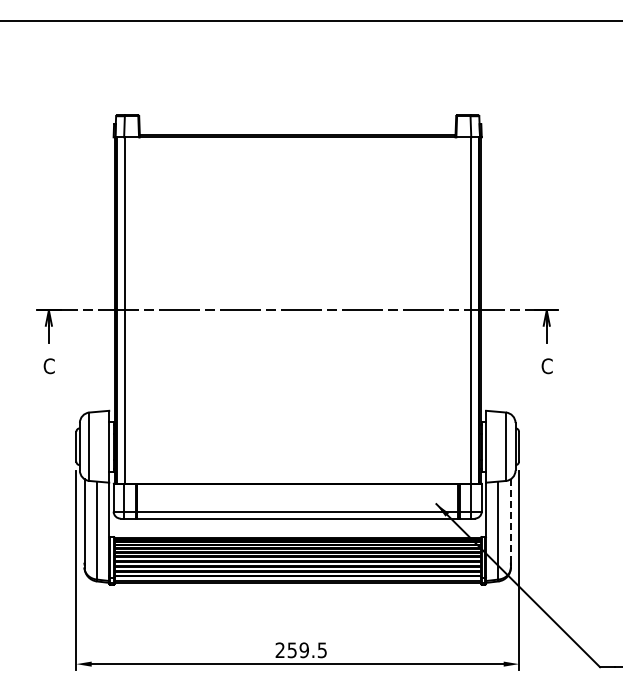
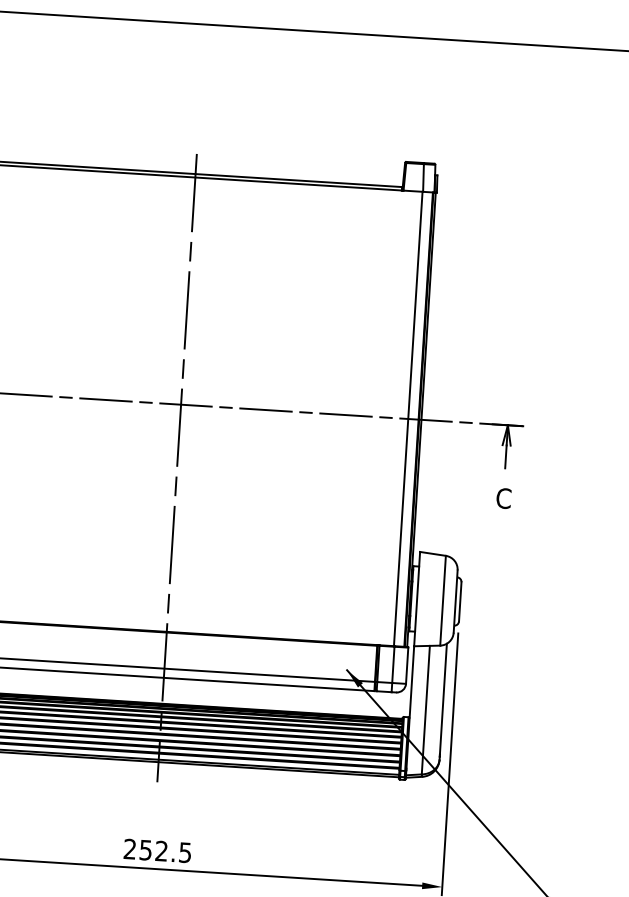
line: (297, 358) -> (176, 467), added
line: (510, 520) -> (442, 697), dashed -> solid
text: (303, 650) -> (160, 851), 259.5 -> 252.5

